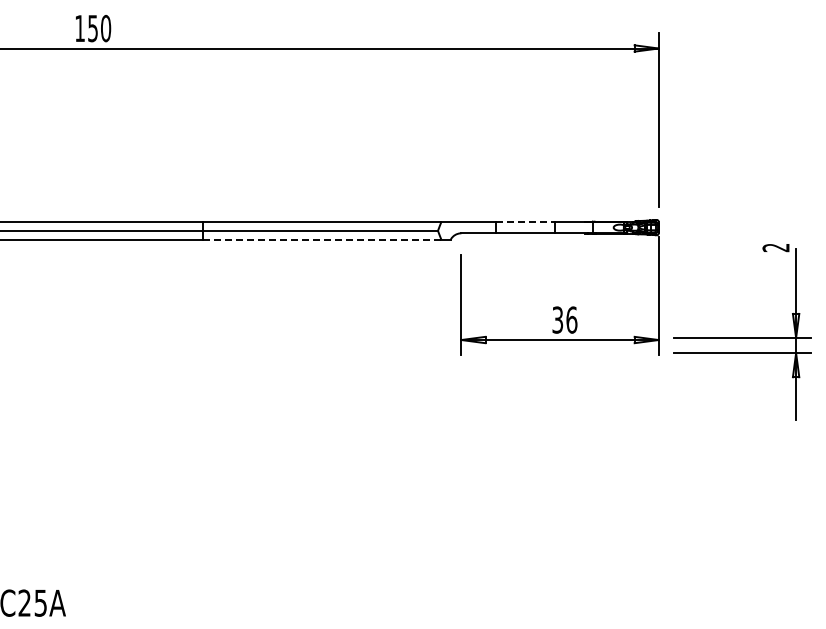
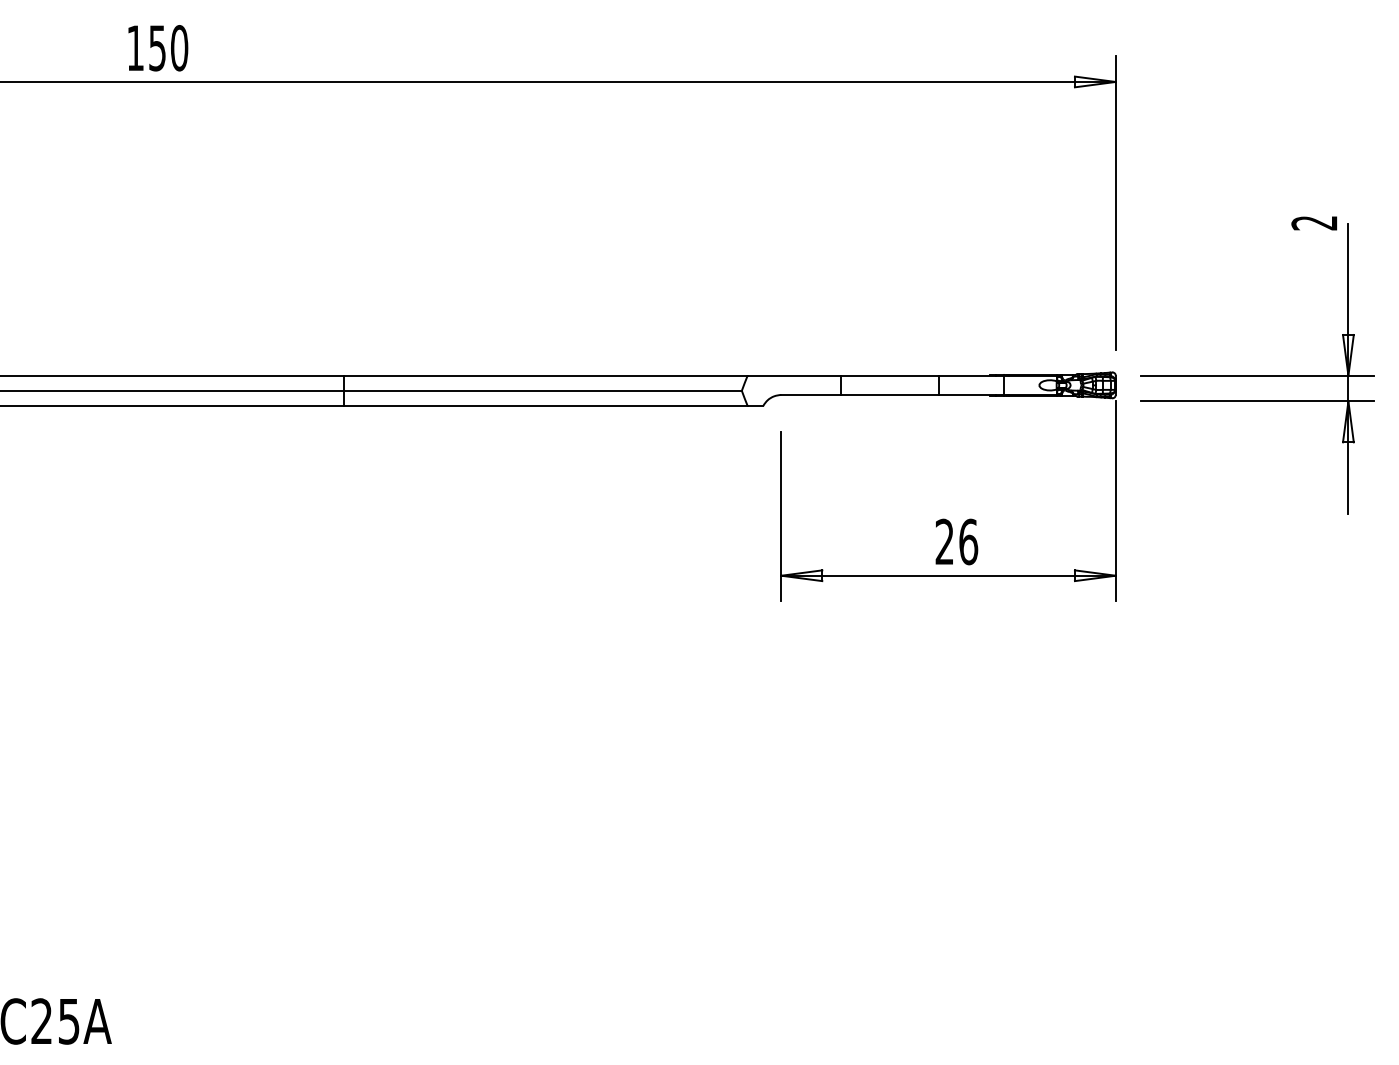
line: (525, 221) -> (890, 374), dashed -> solid
line: (321, 239) -> (544, 405), dashed -> solid
text: (557, 319) -> (944, 540), 36 -> 26
part: (742, 332) -> (1257, 366), moved

